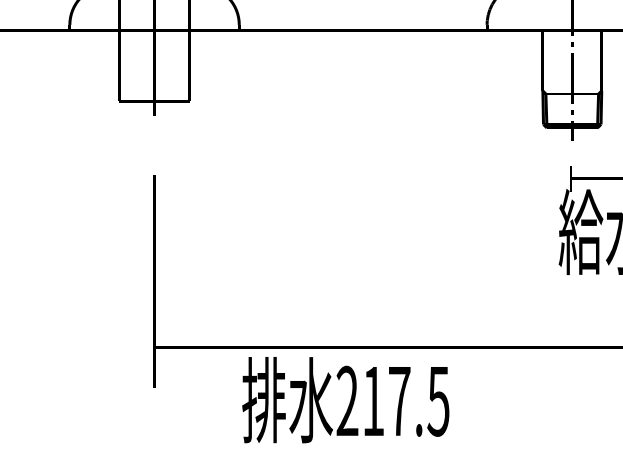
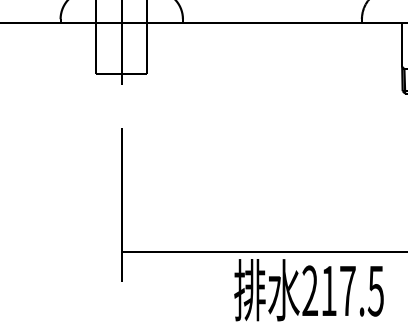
text: (345, 400) -> (308, 290), moved

